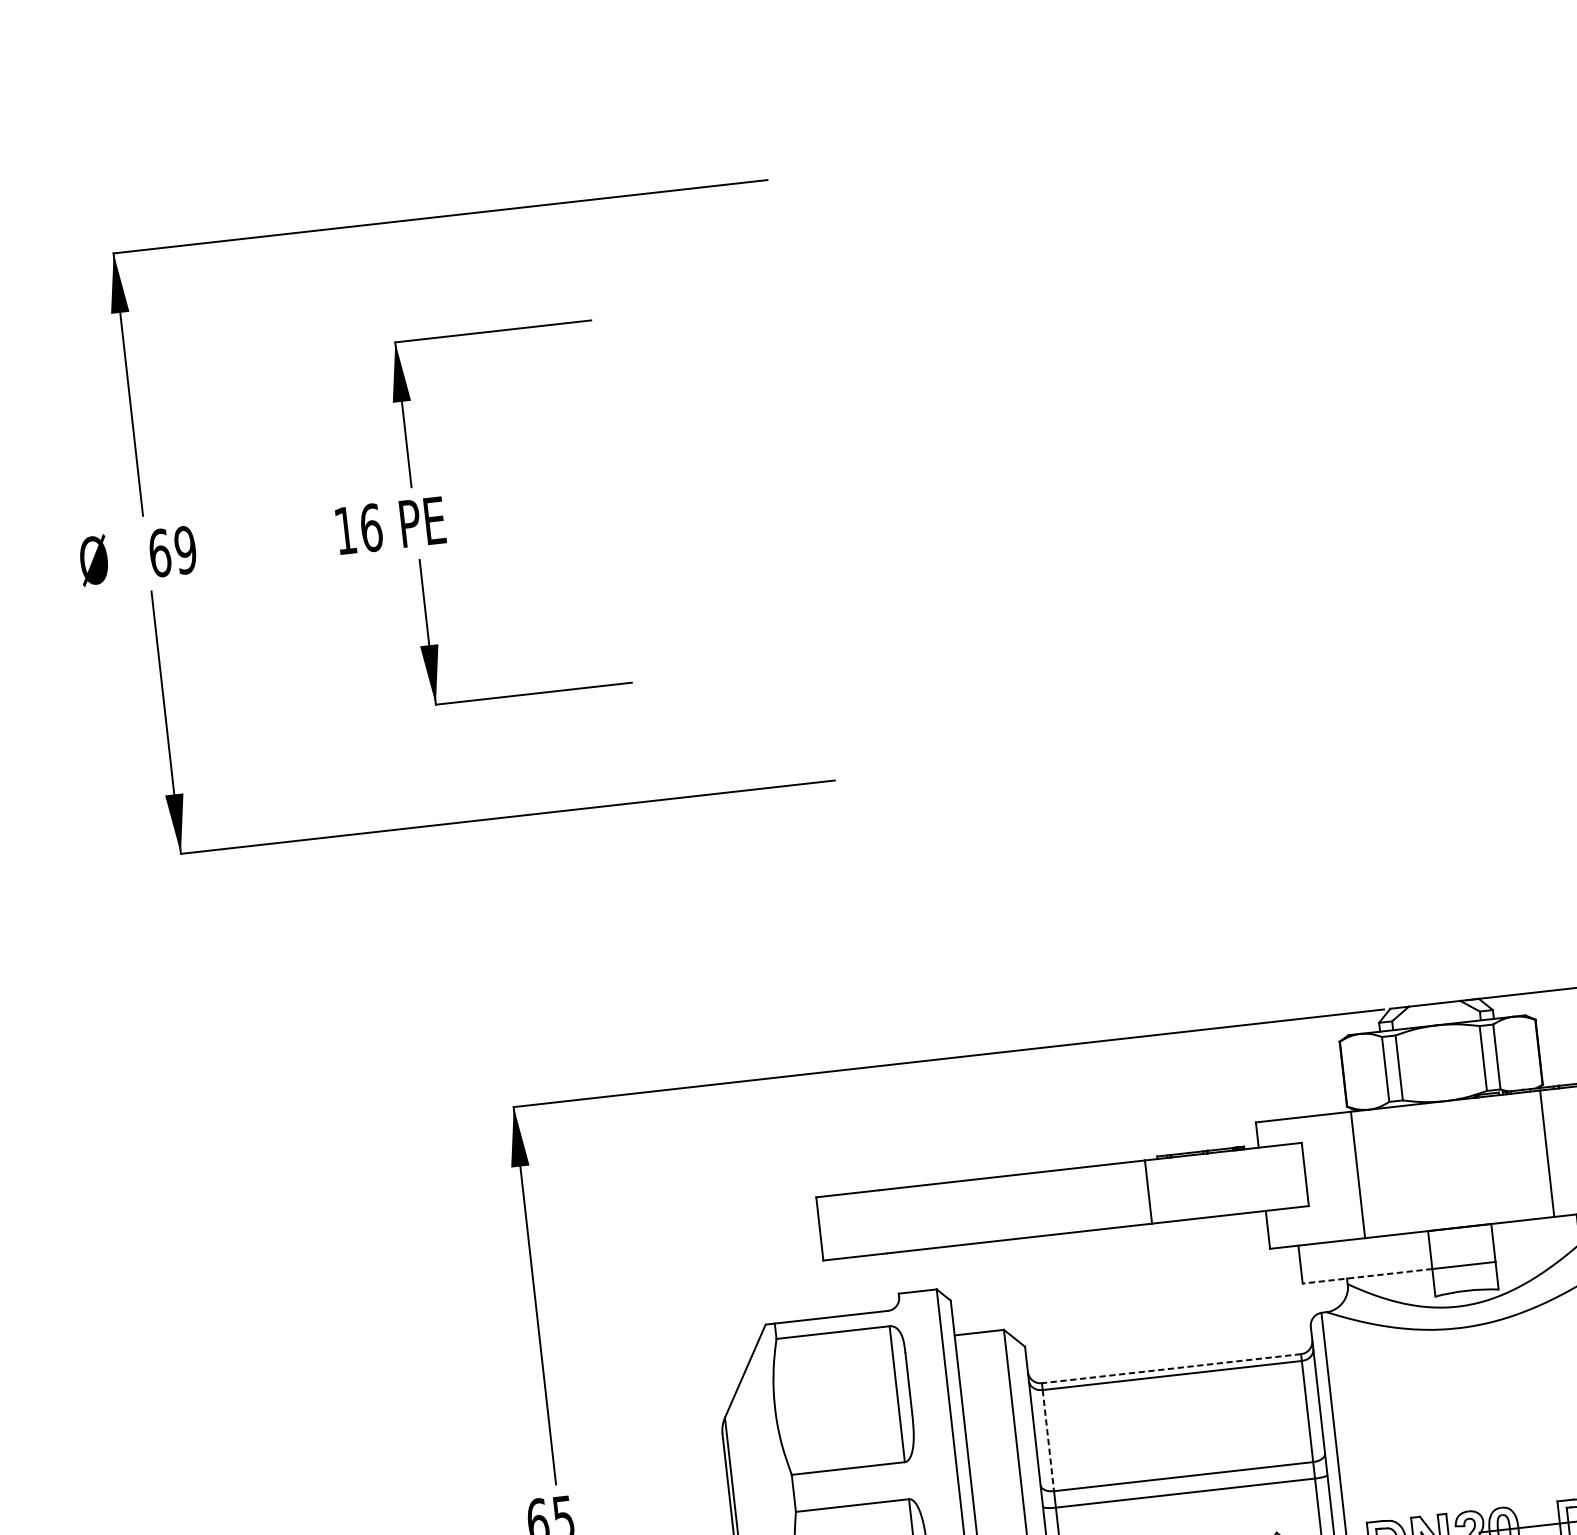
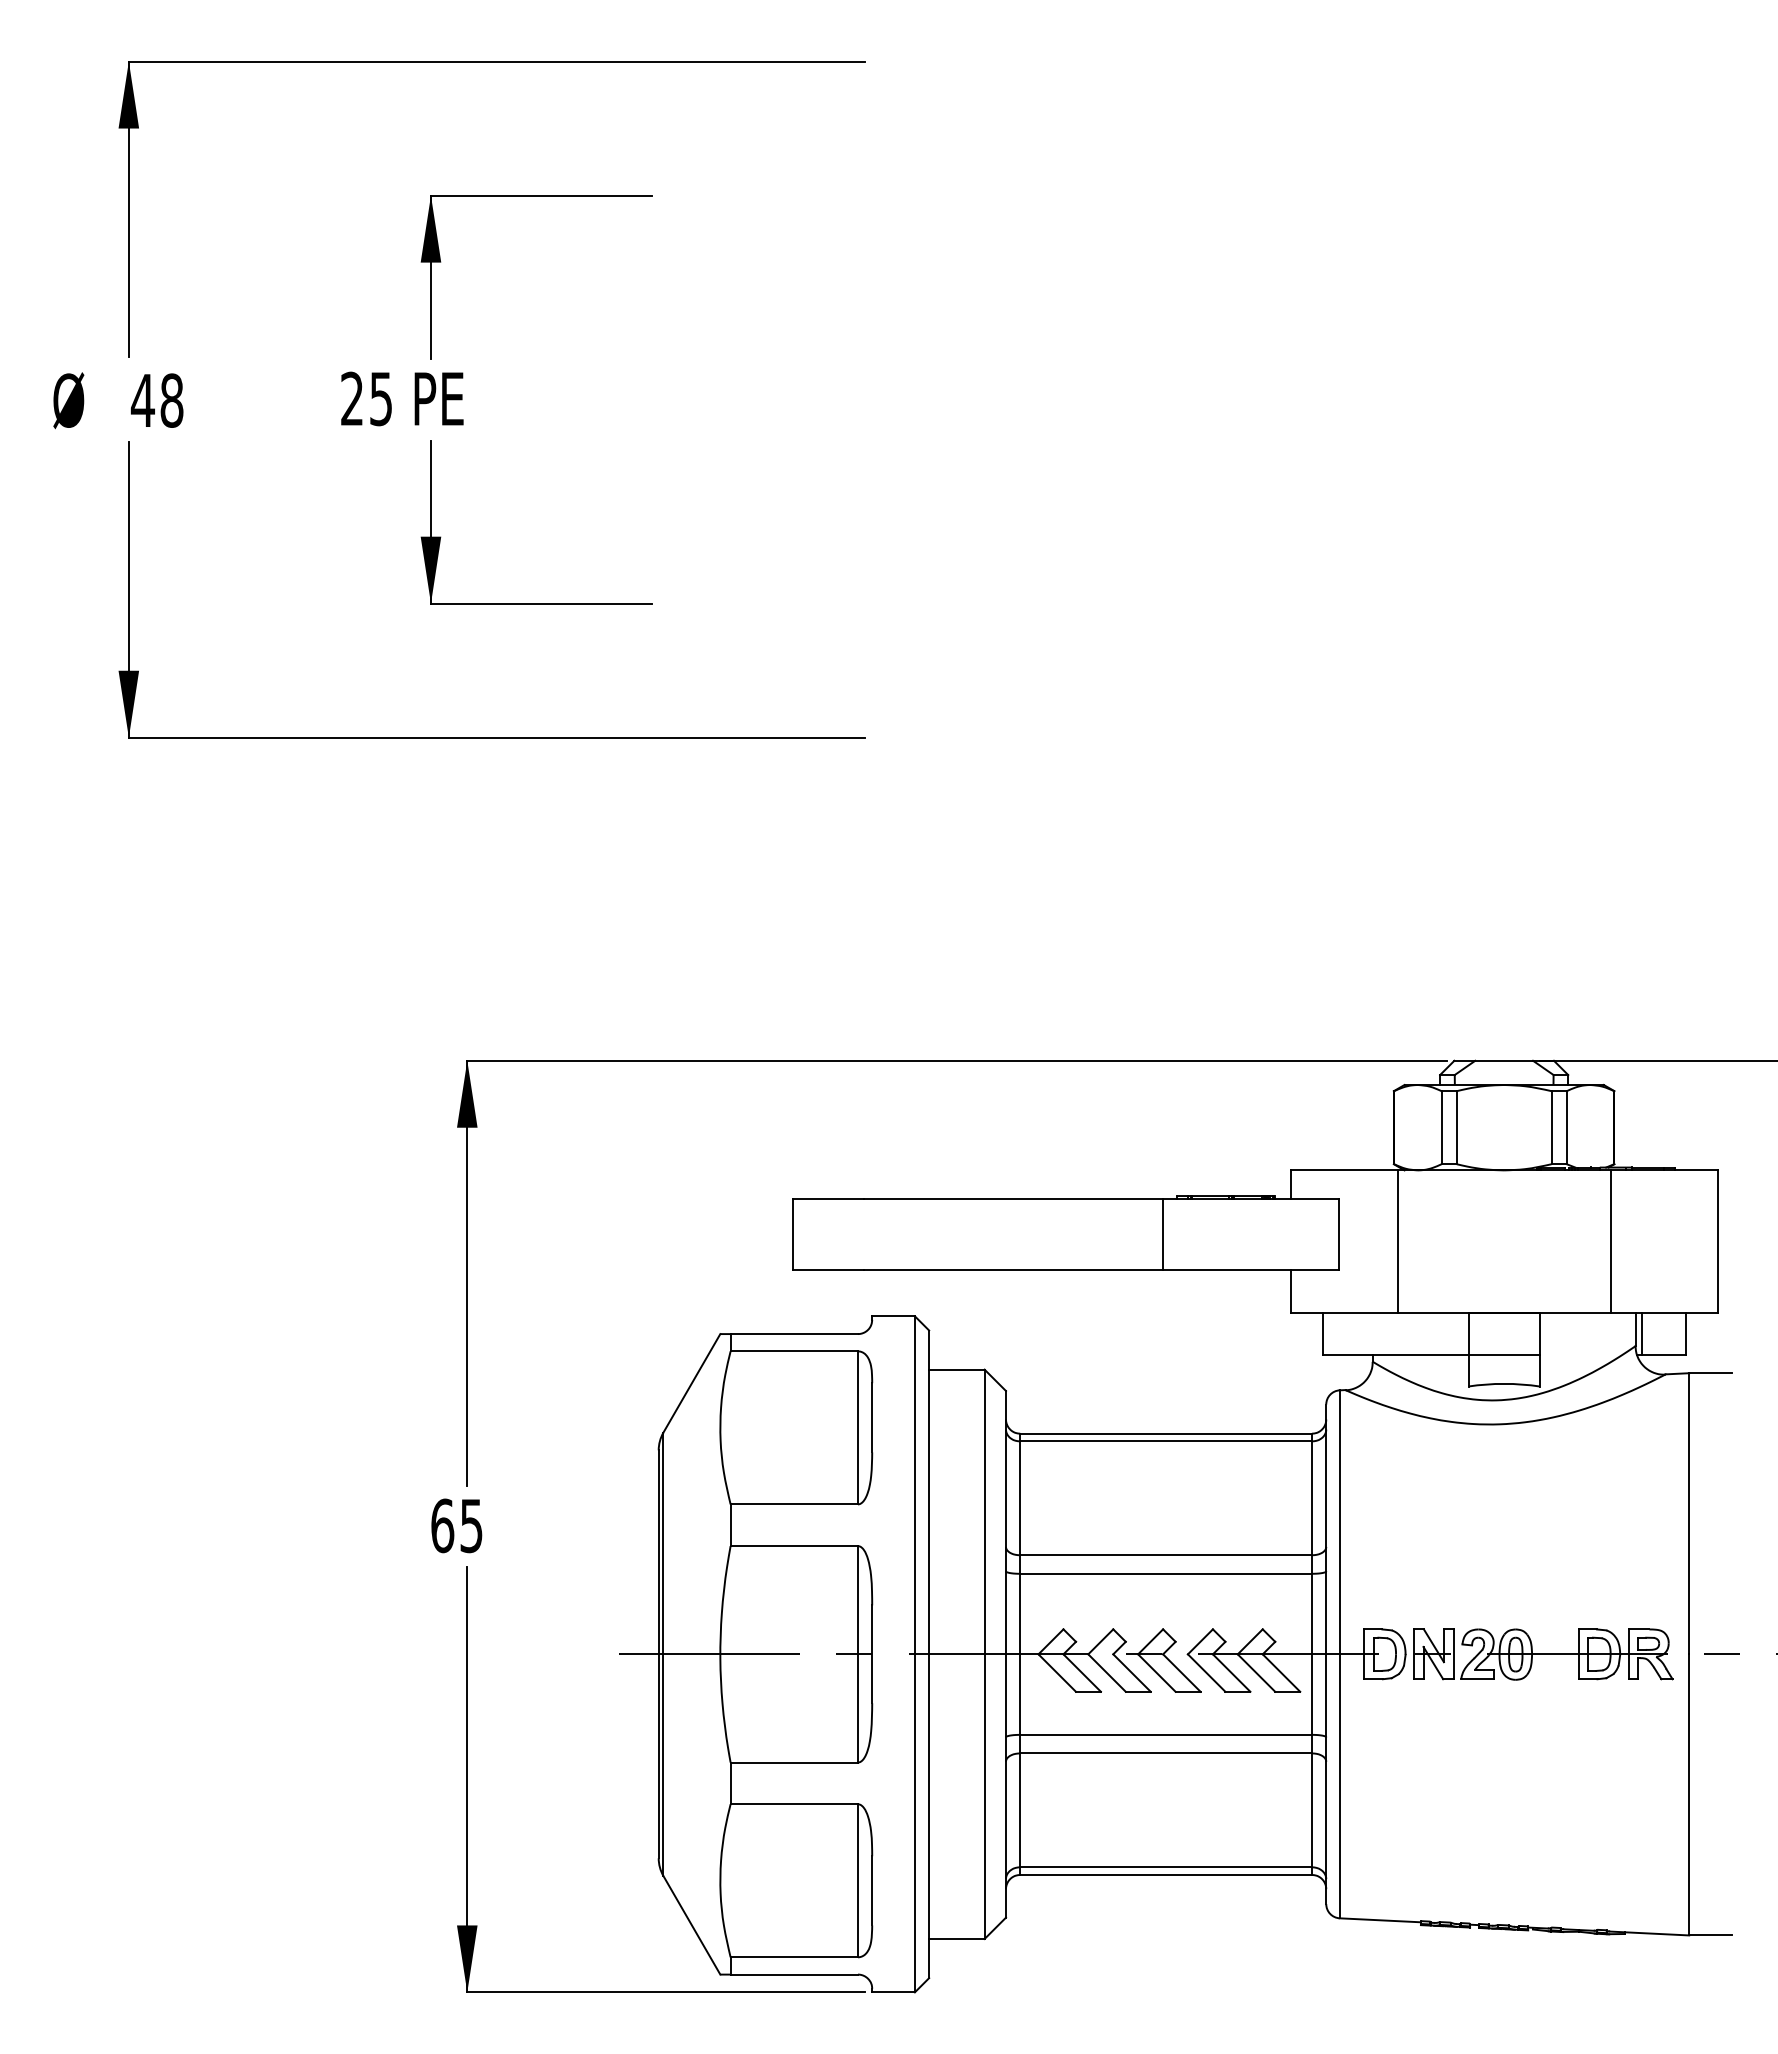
text: (358, 528) -> (366, 398), 16 -> 25
text: (171, 551) -> (156, 400), 69 -> 48
line: (1367, 1276) -> (1395, 1355), dashed -> solid
line: (1171, 1368) -> (1166, 1433), dashed -> solid
line: (1048, 1440) -> (1020, 1498), dashed -> solid

